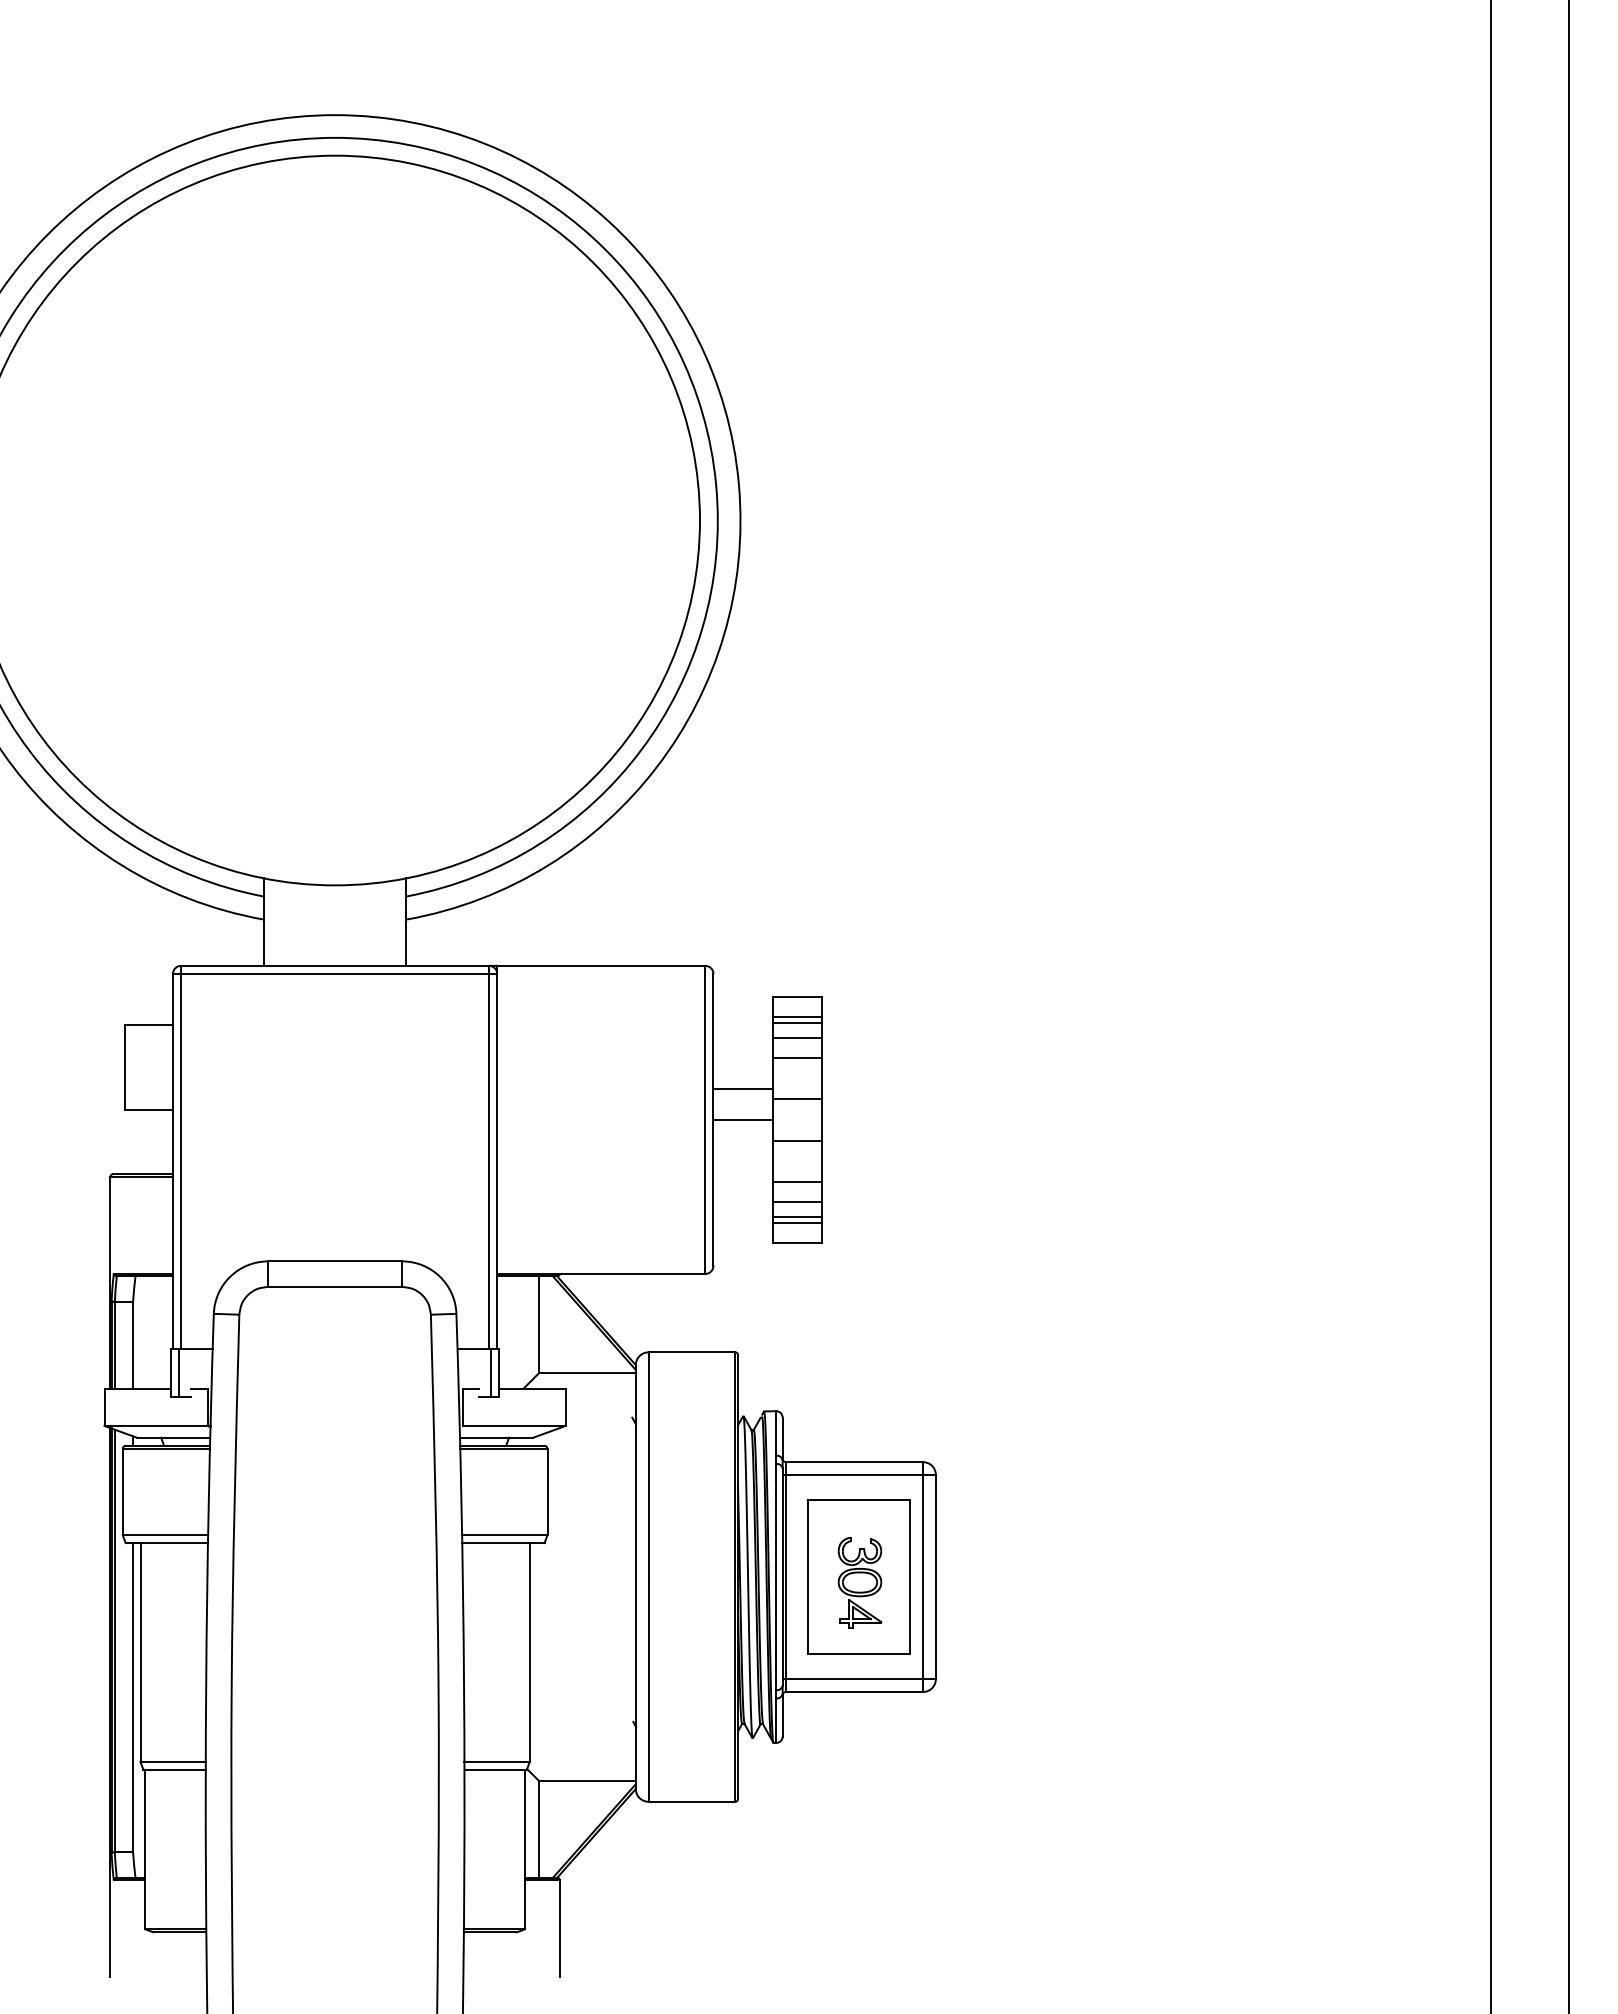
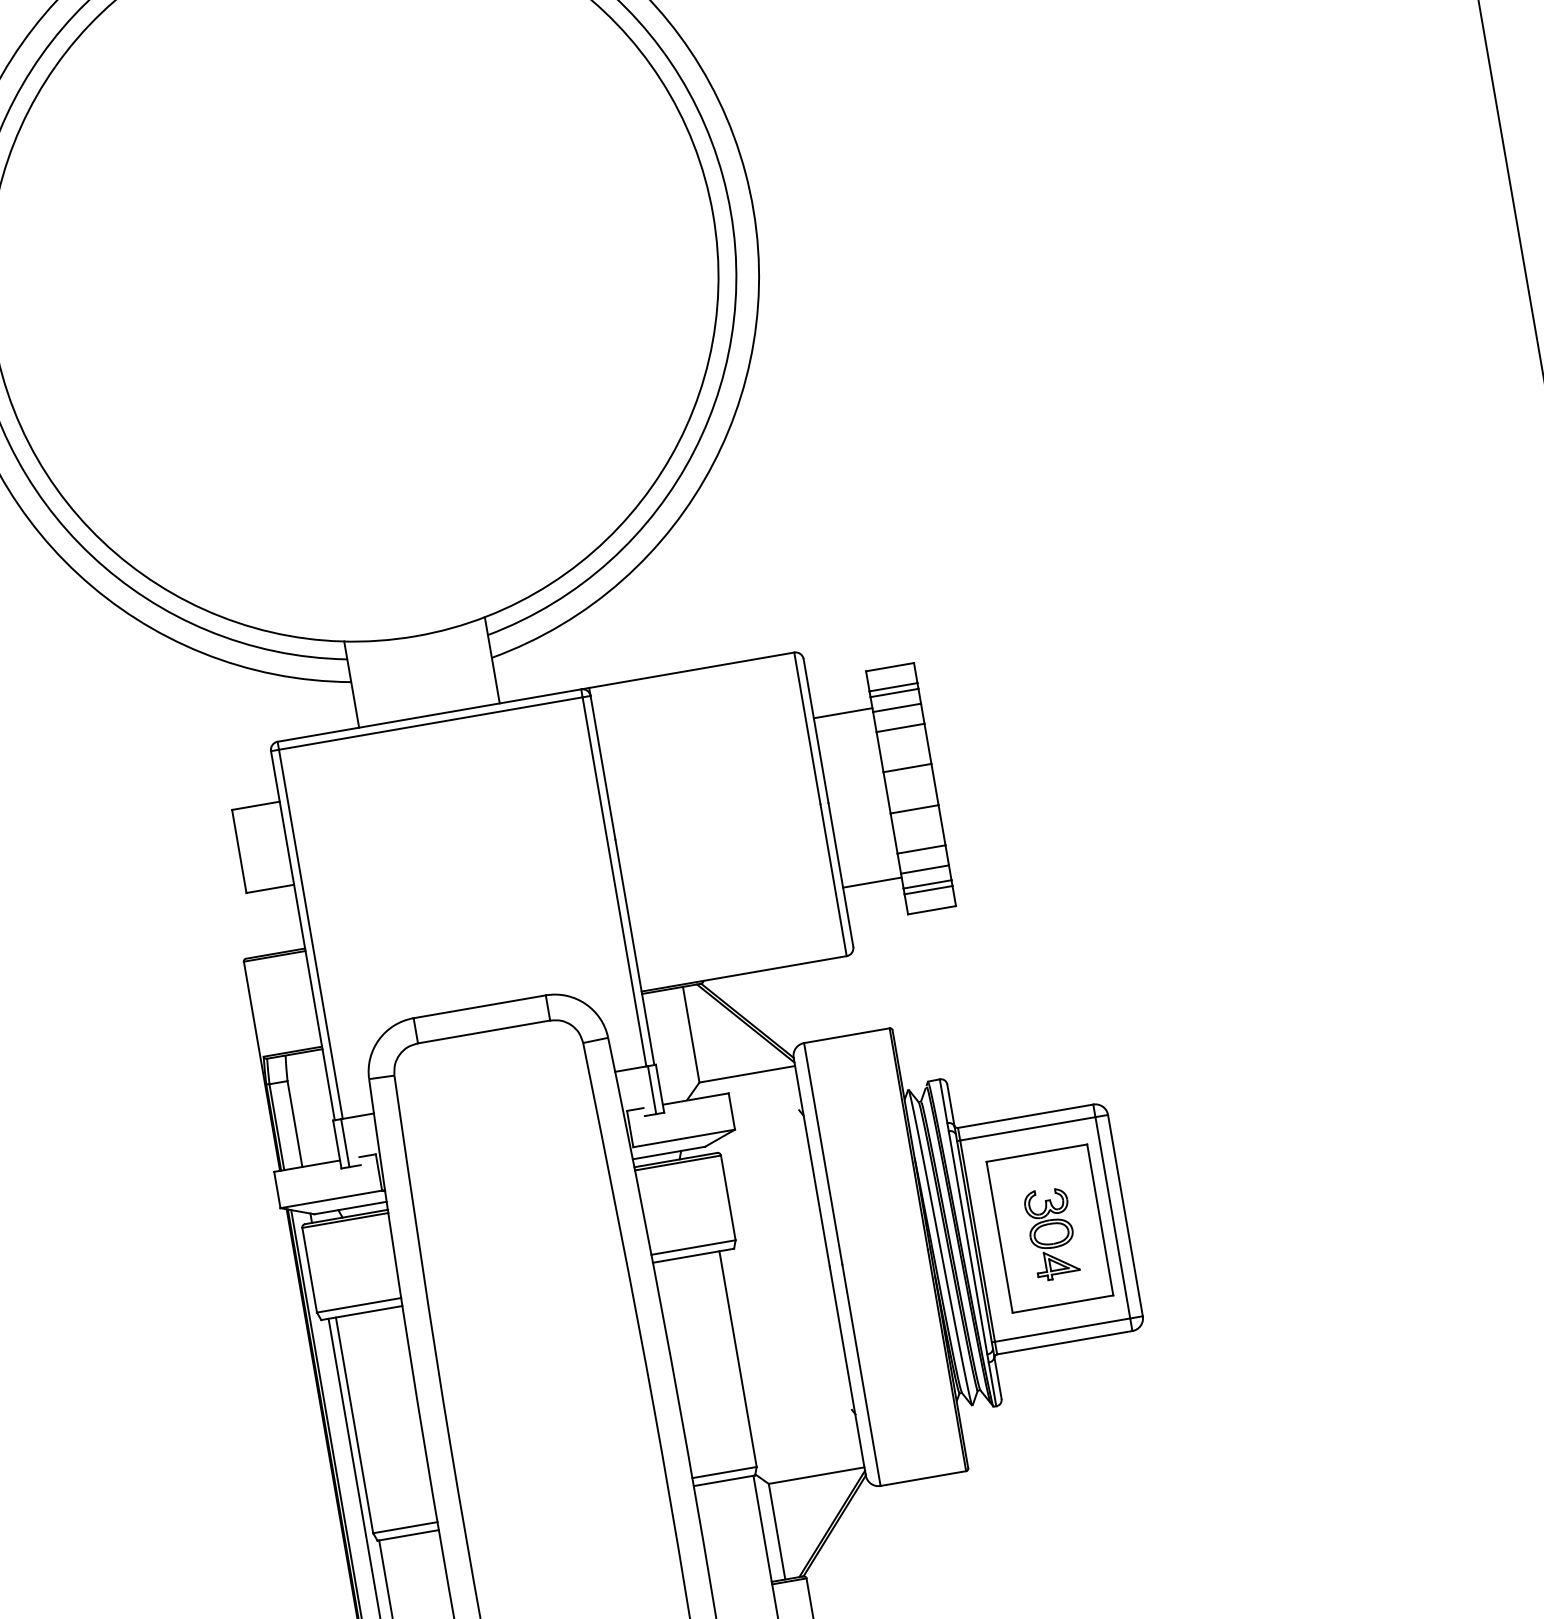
line: (742, 1088) -> (842, 712), moved
line: (742, 1119) -> (871, 882), moved

